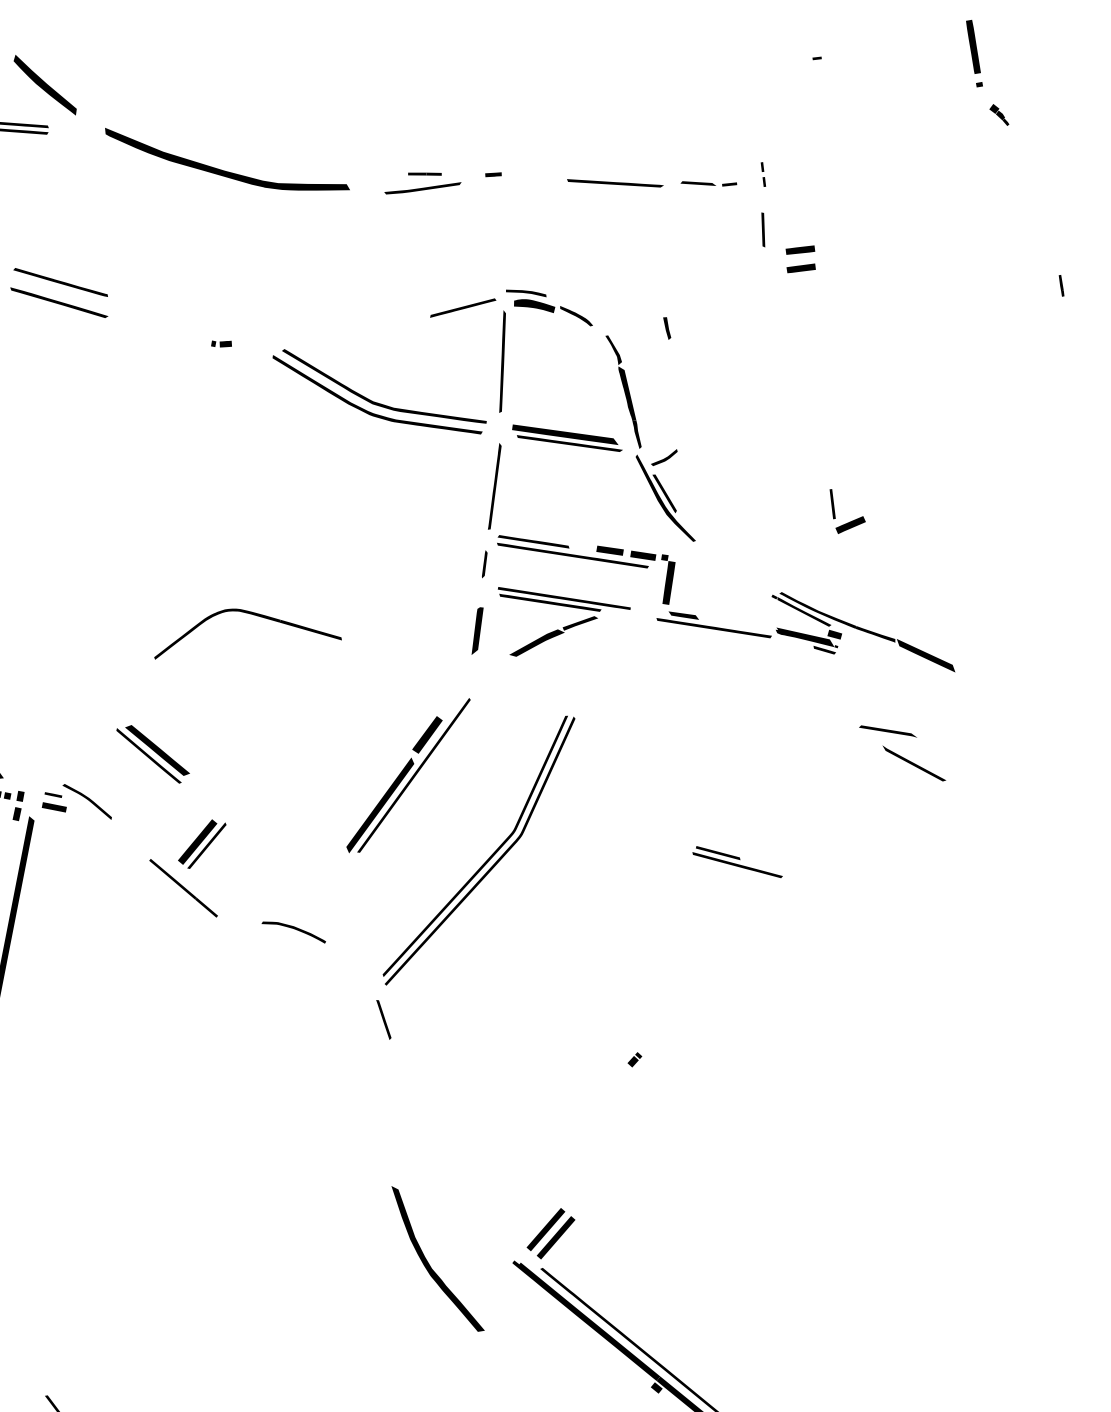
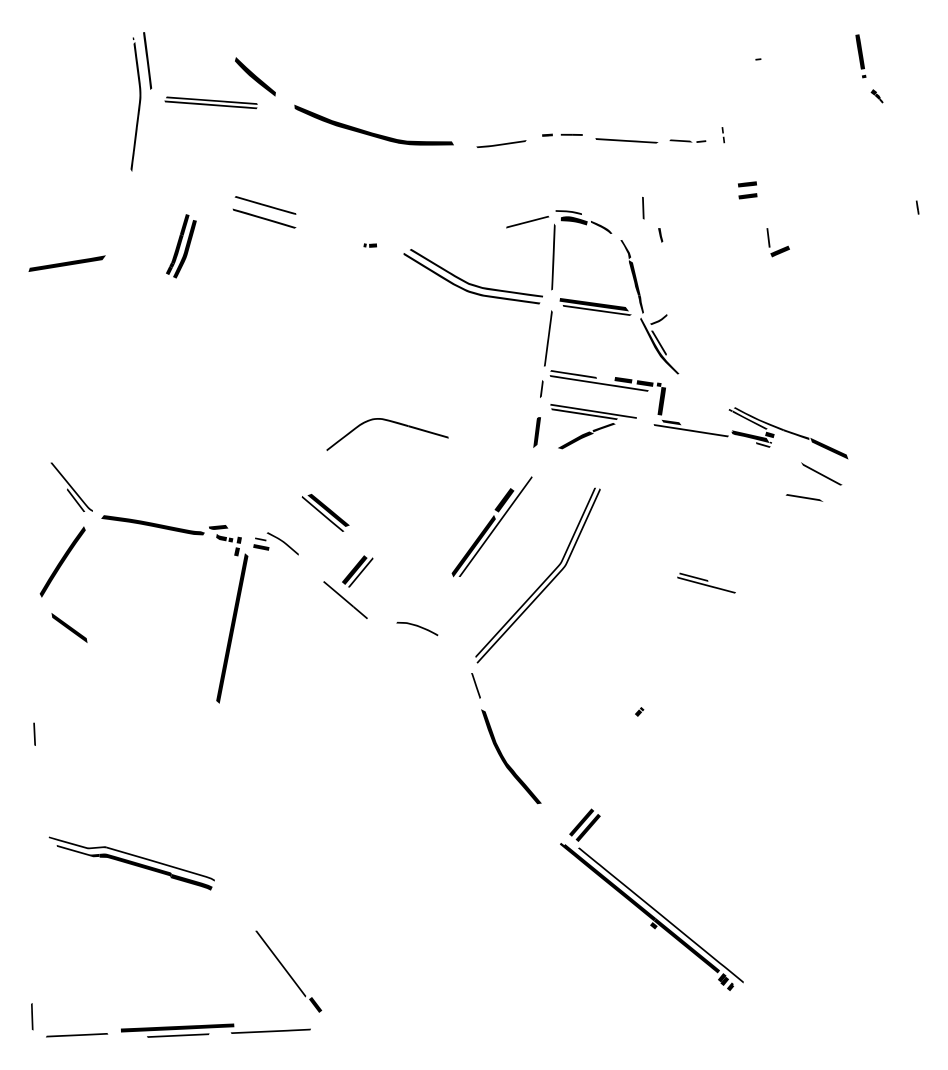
line: (424, 173) -> (571, 134), moved
line: (763, 230) -> (643, 208), moved
part: (848, 521) -> (778, 249), moved
line: (914, 762) -> (821, 473), moved
part: (429, 1263) -> (505, 759), moved

